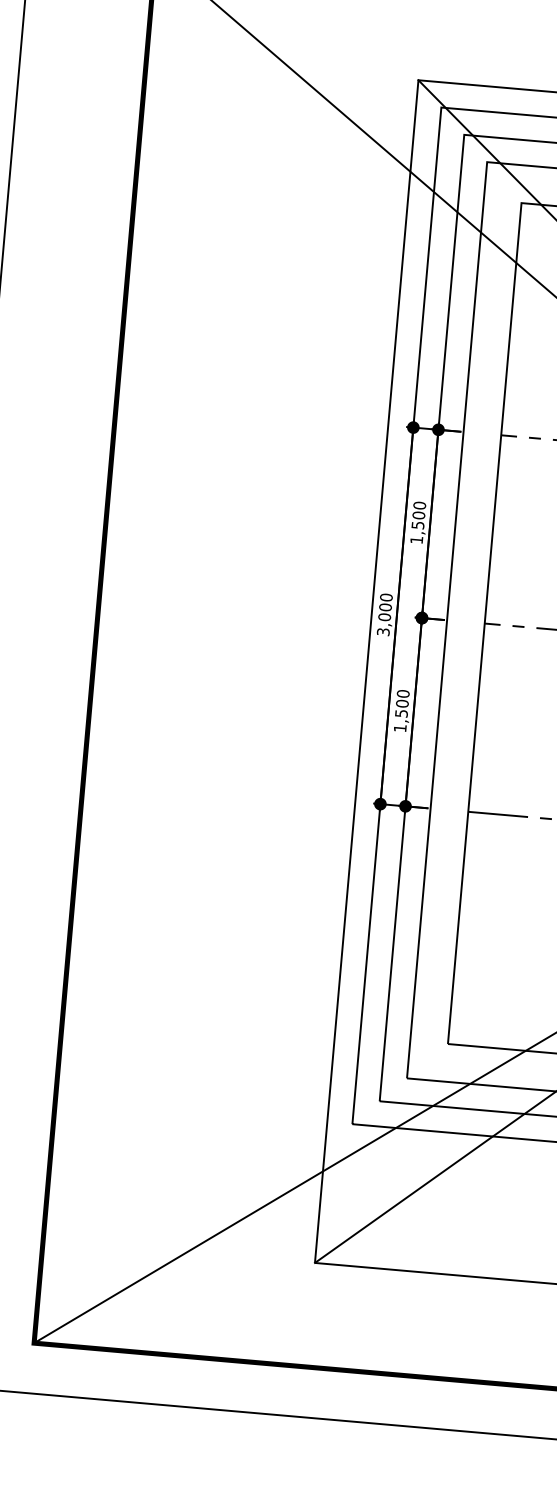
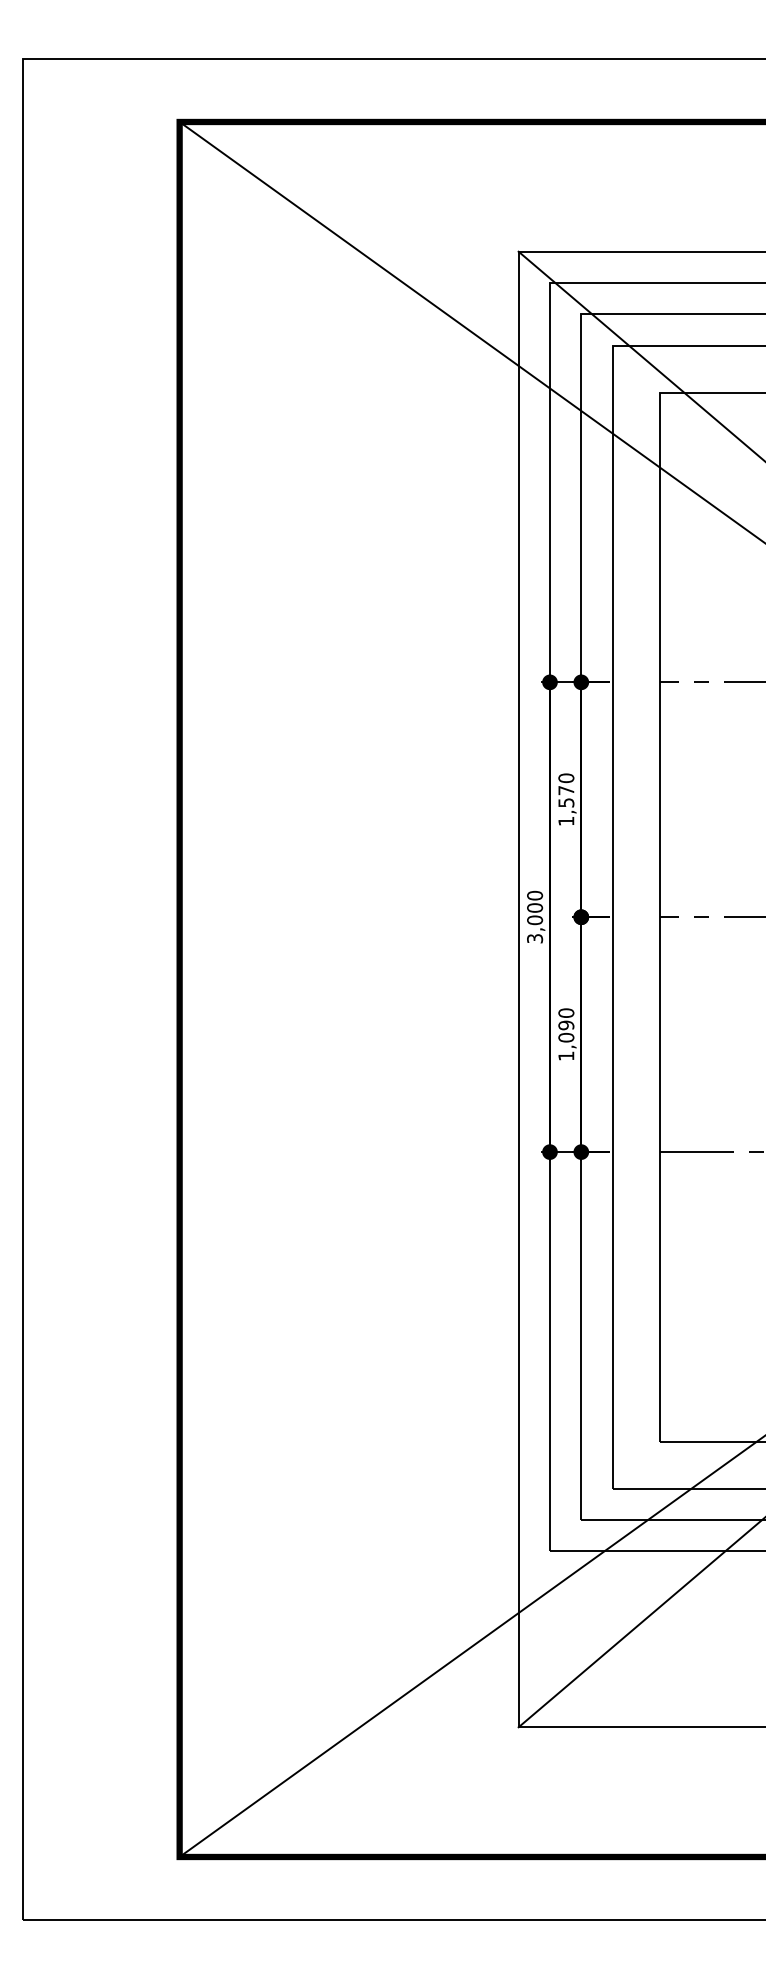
text: (419, 515) -> (566, 790), 1,500 -> 1,570
text: (402, 708) -> (566, 1031), 1,500 -> 1,090

